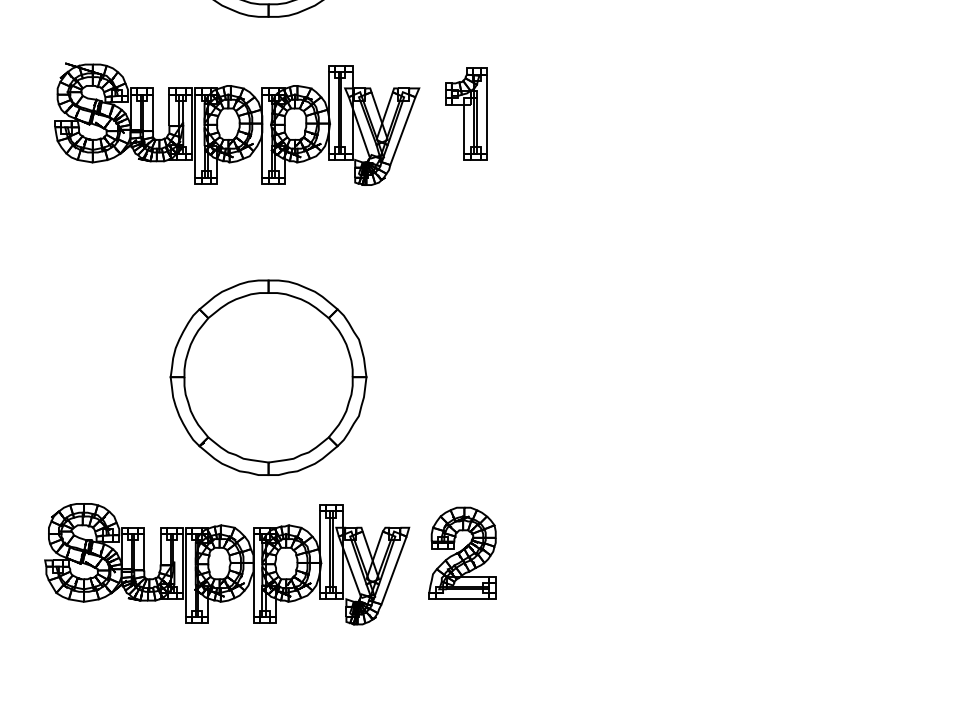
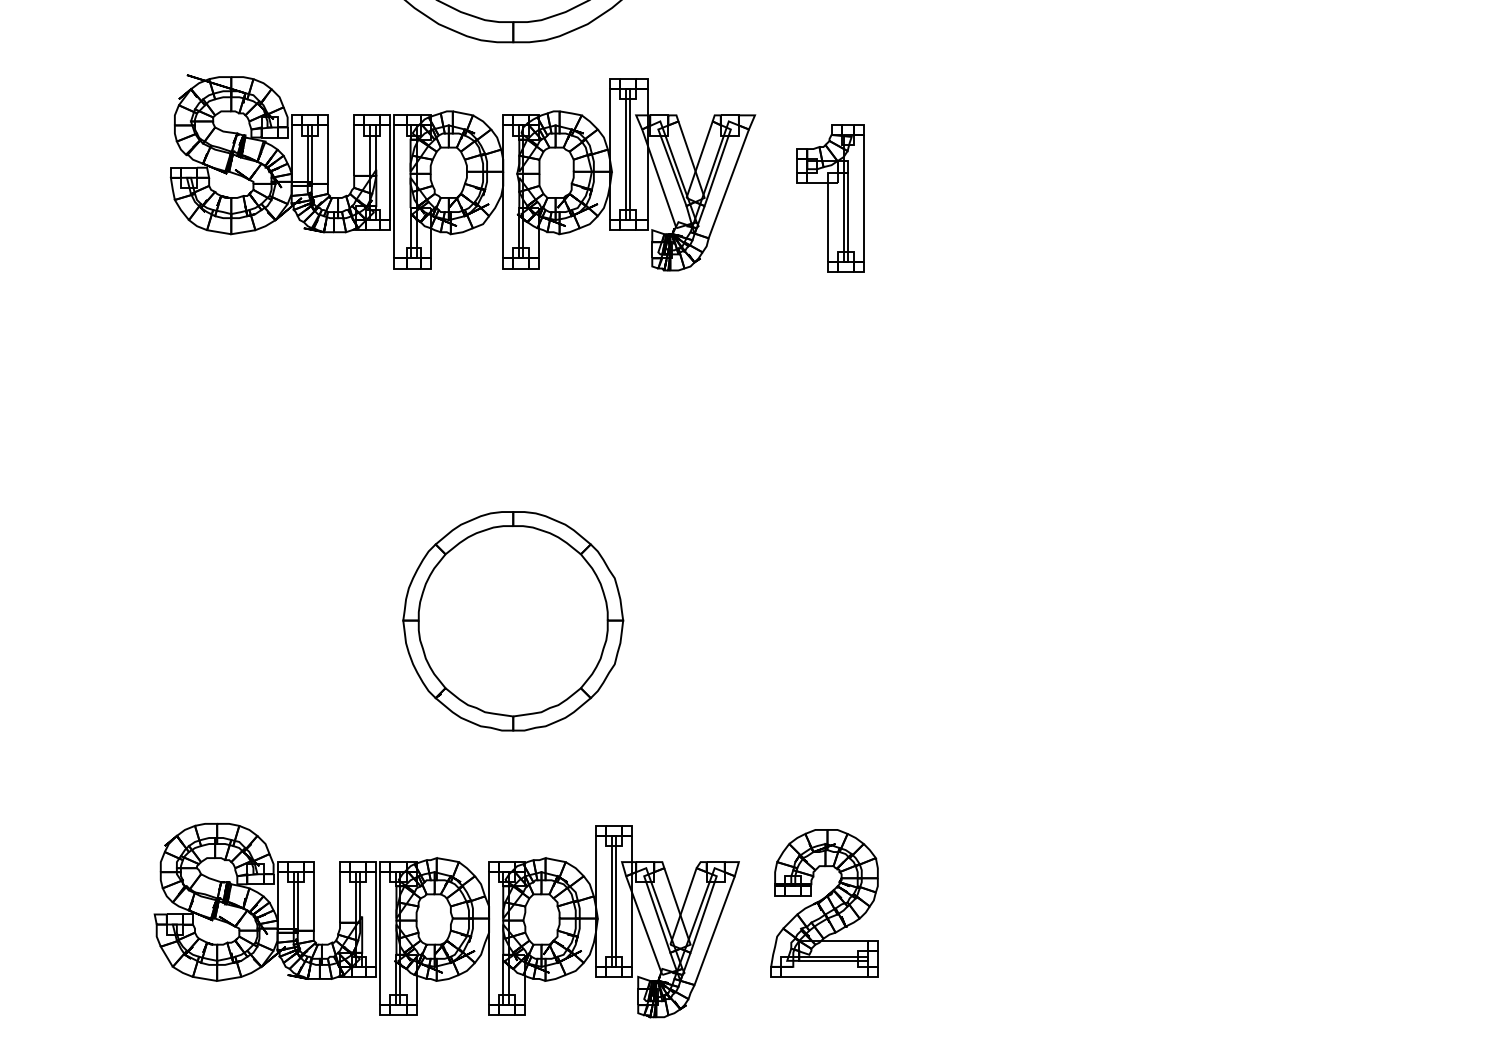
part: (237, 123) -> (463, 171), moved
part: (268, 377) -> (513, 620), size x0.7

